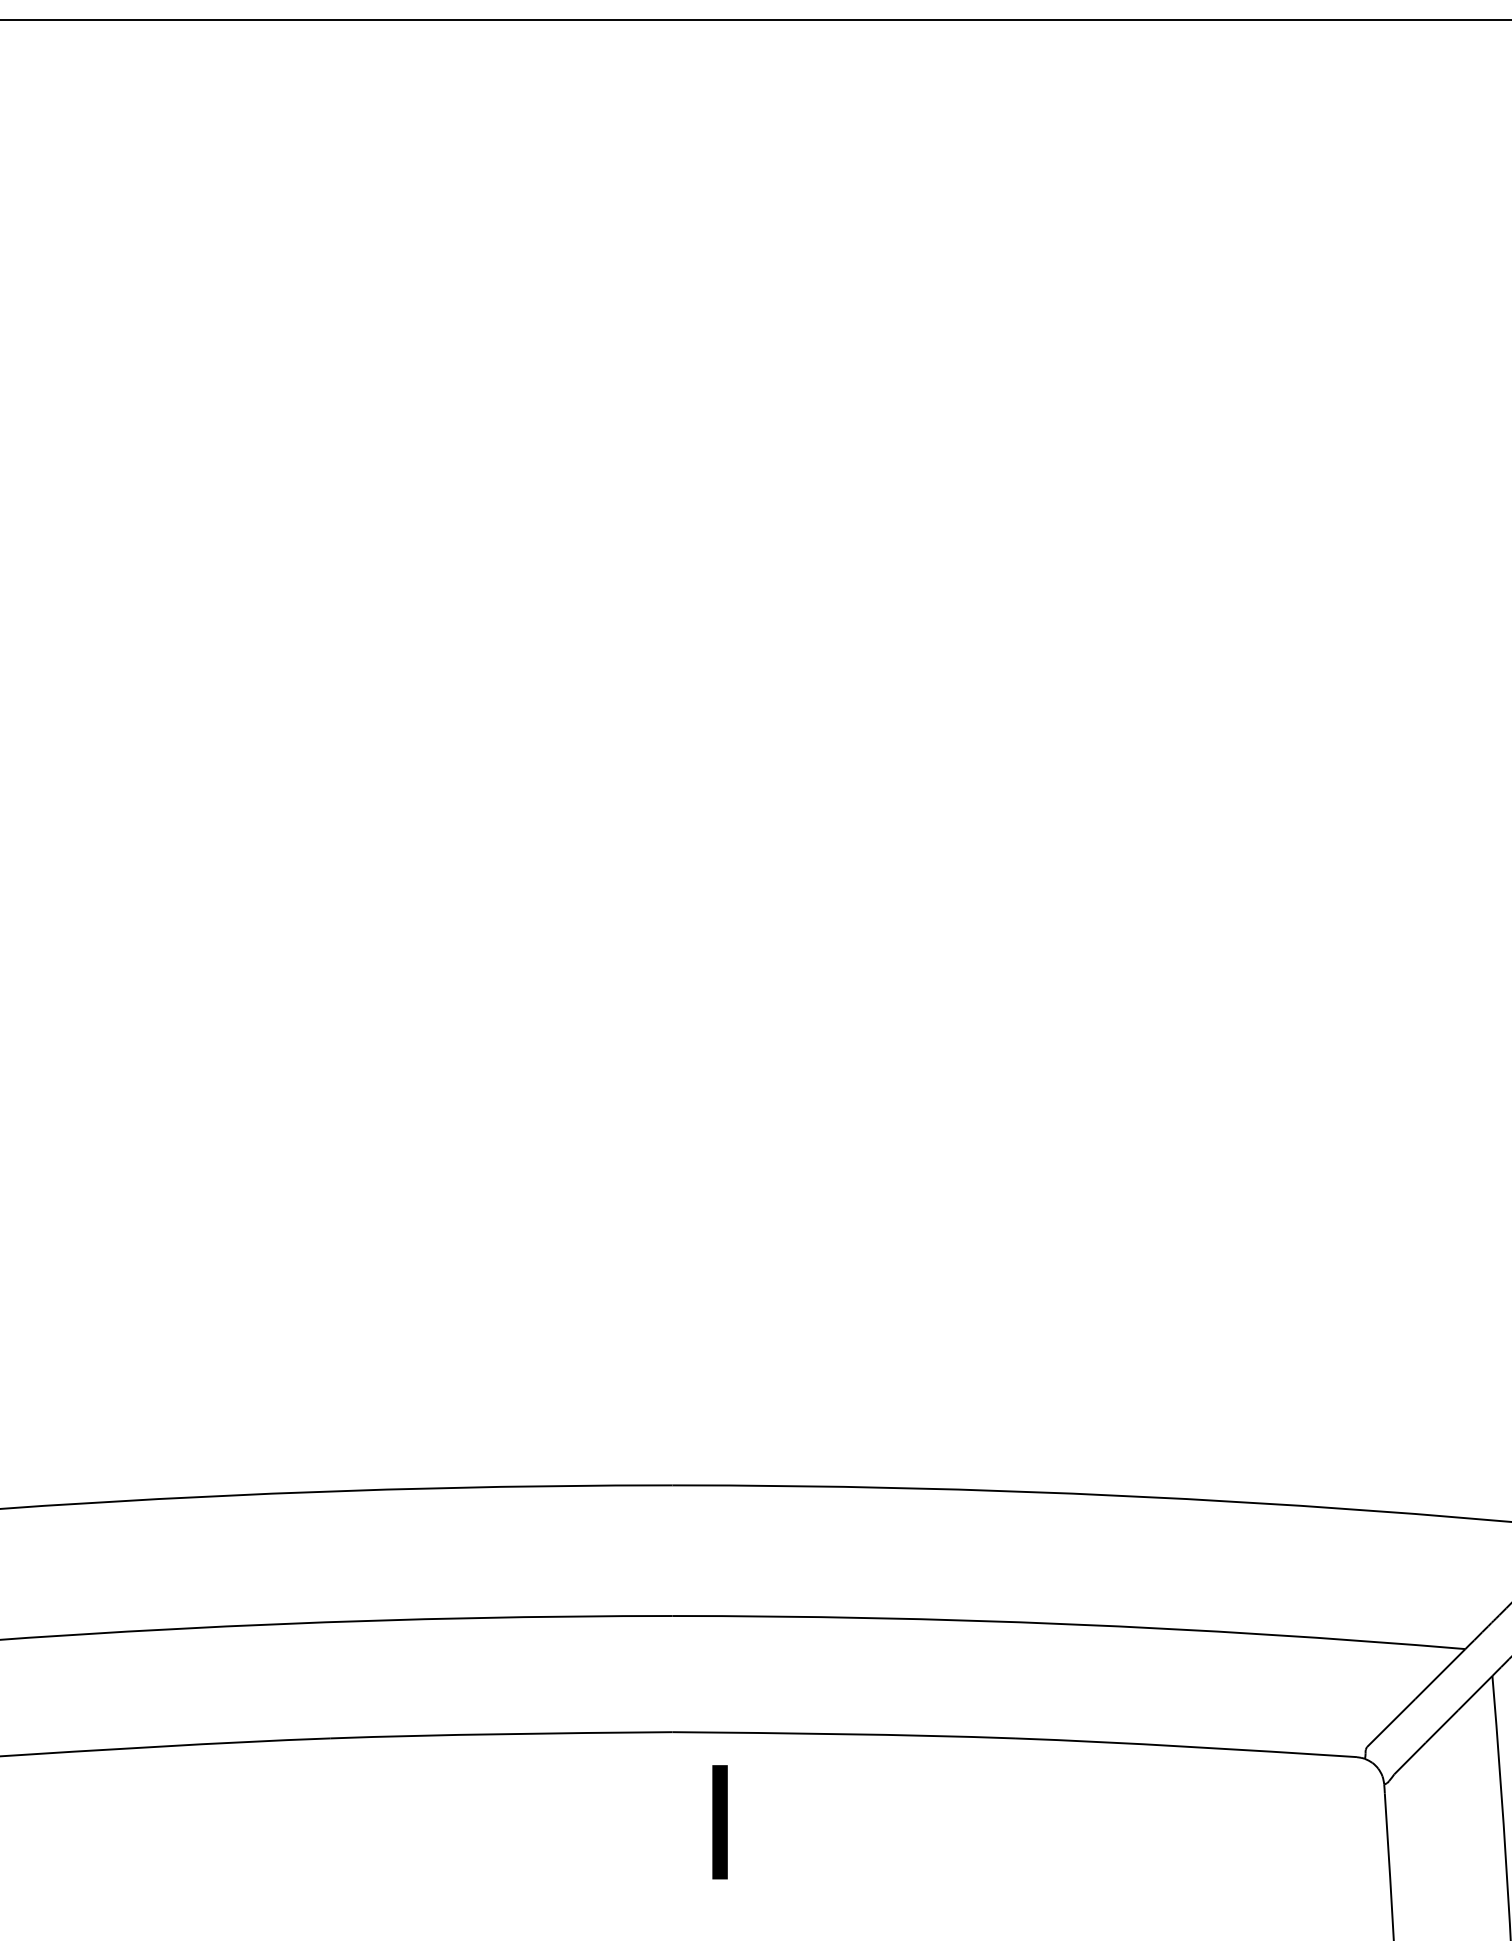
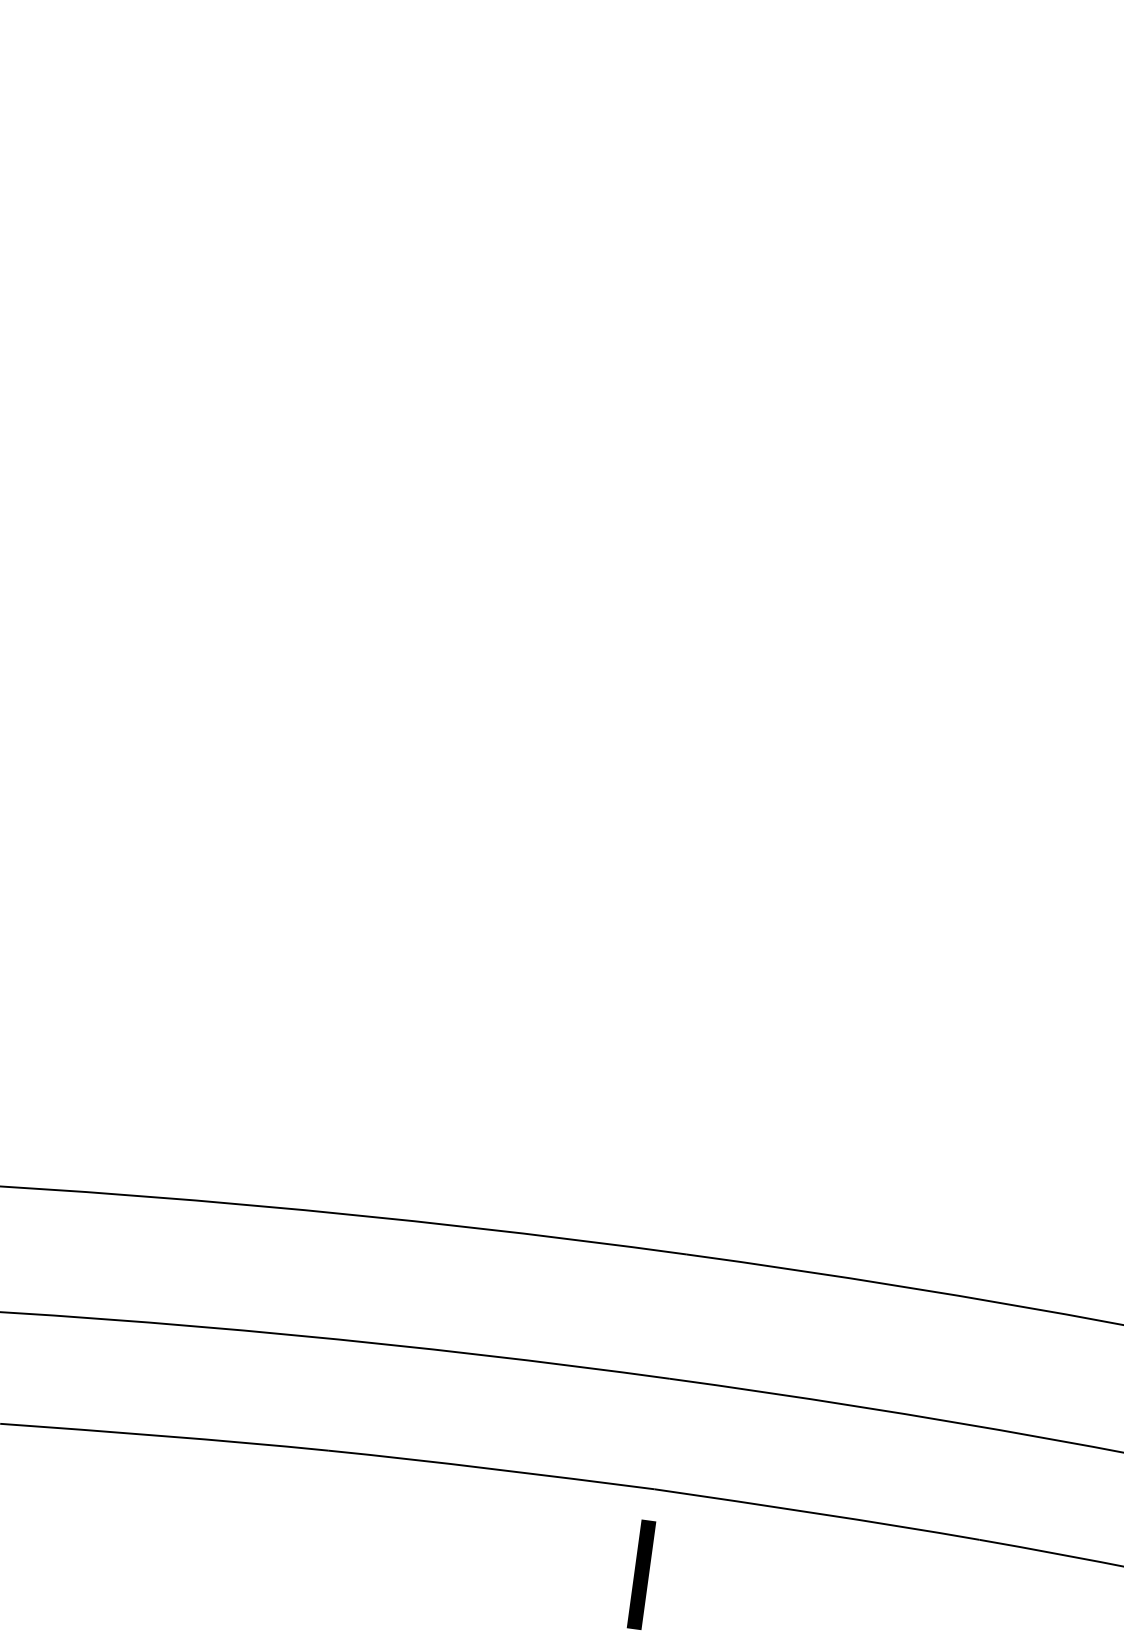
text: (719, 1822) -> (640, 1574), moved

